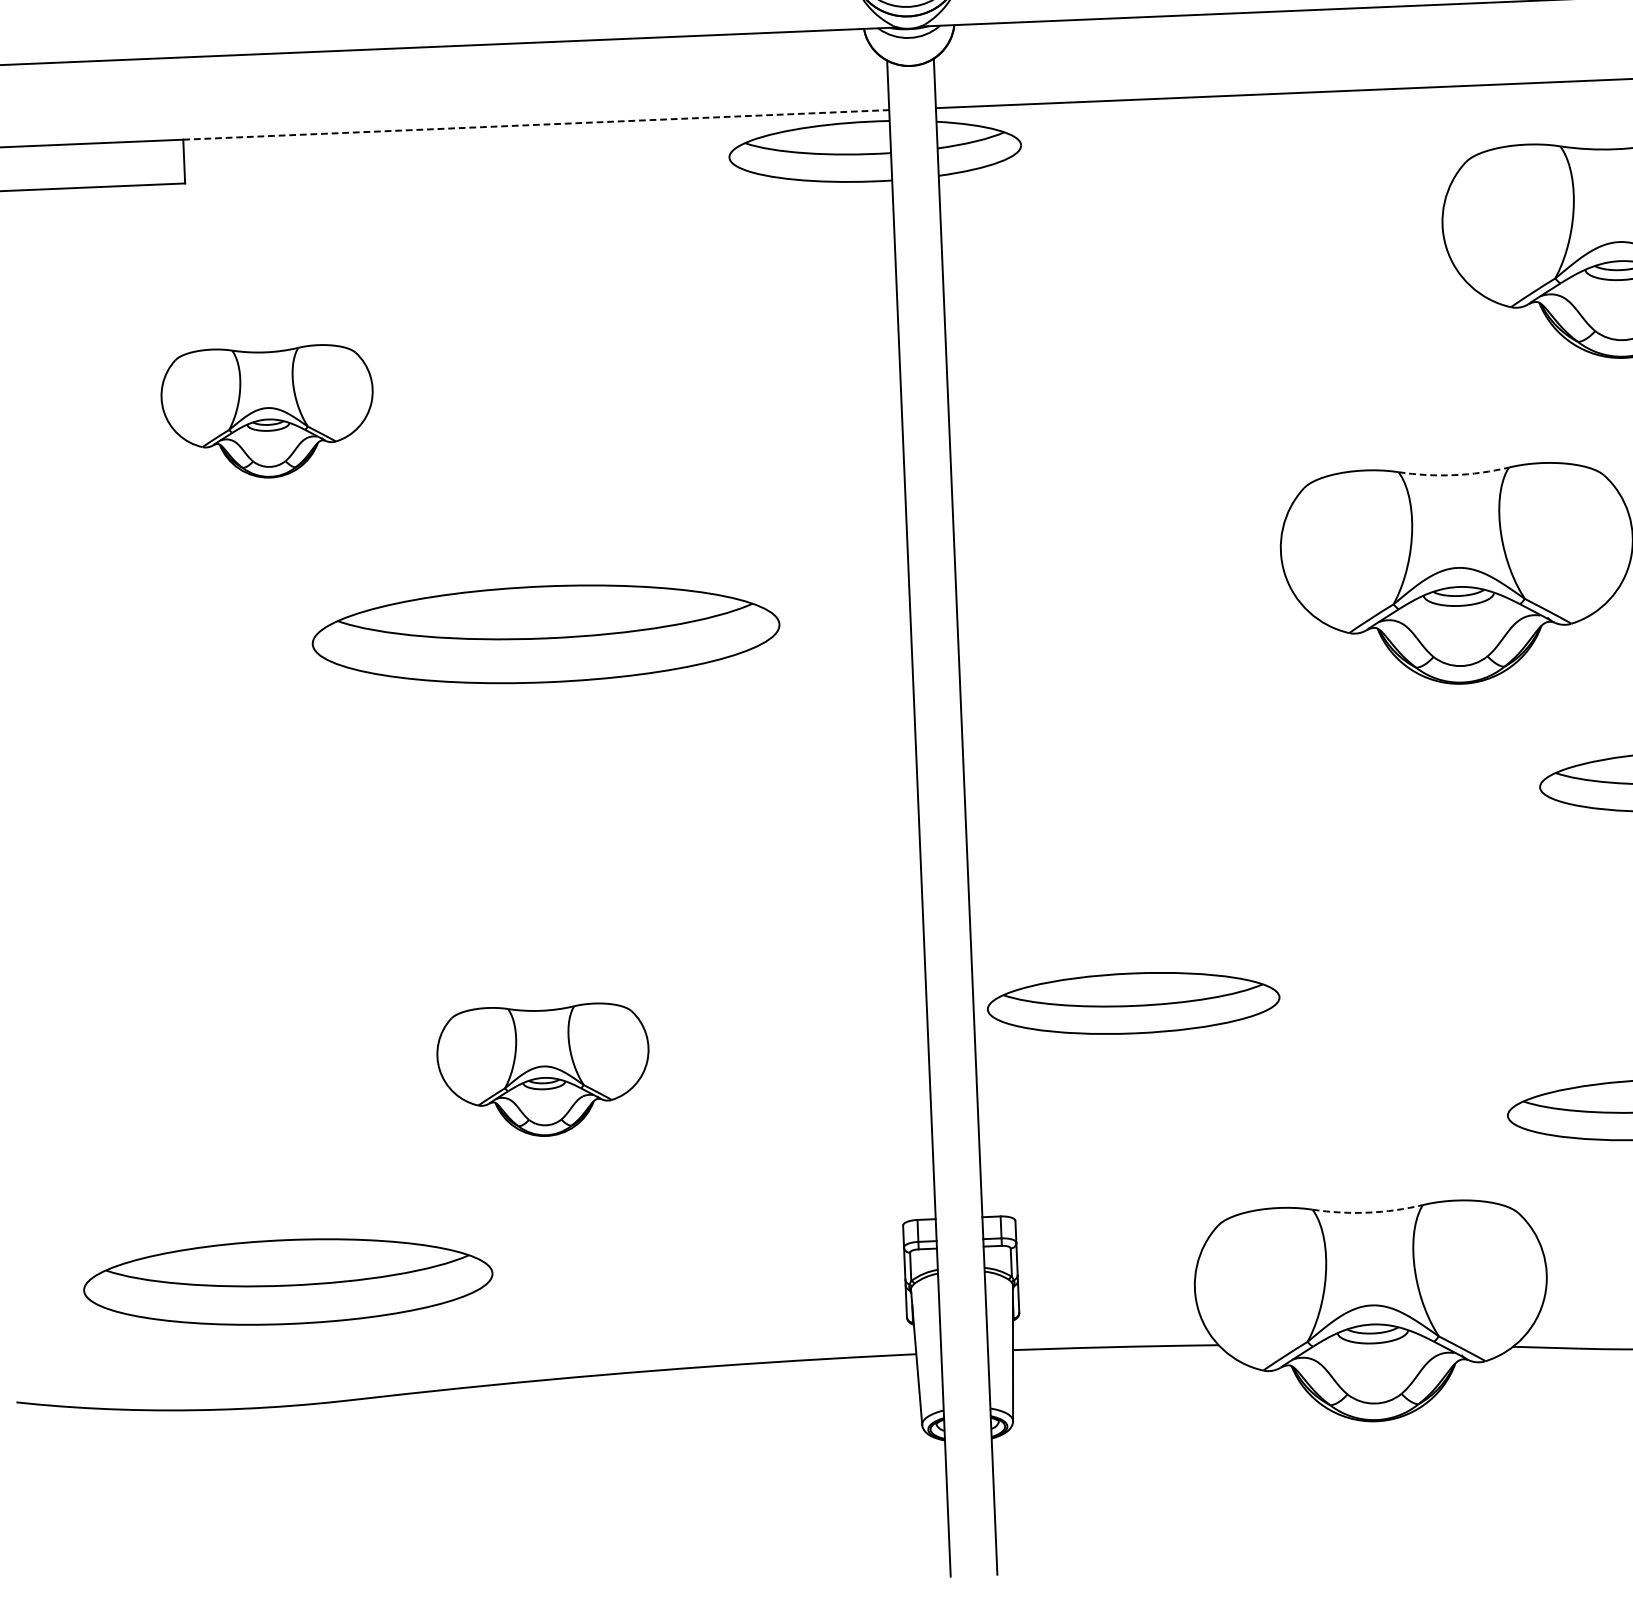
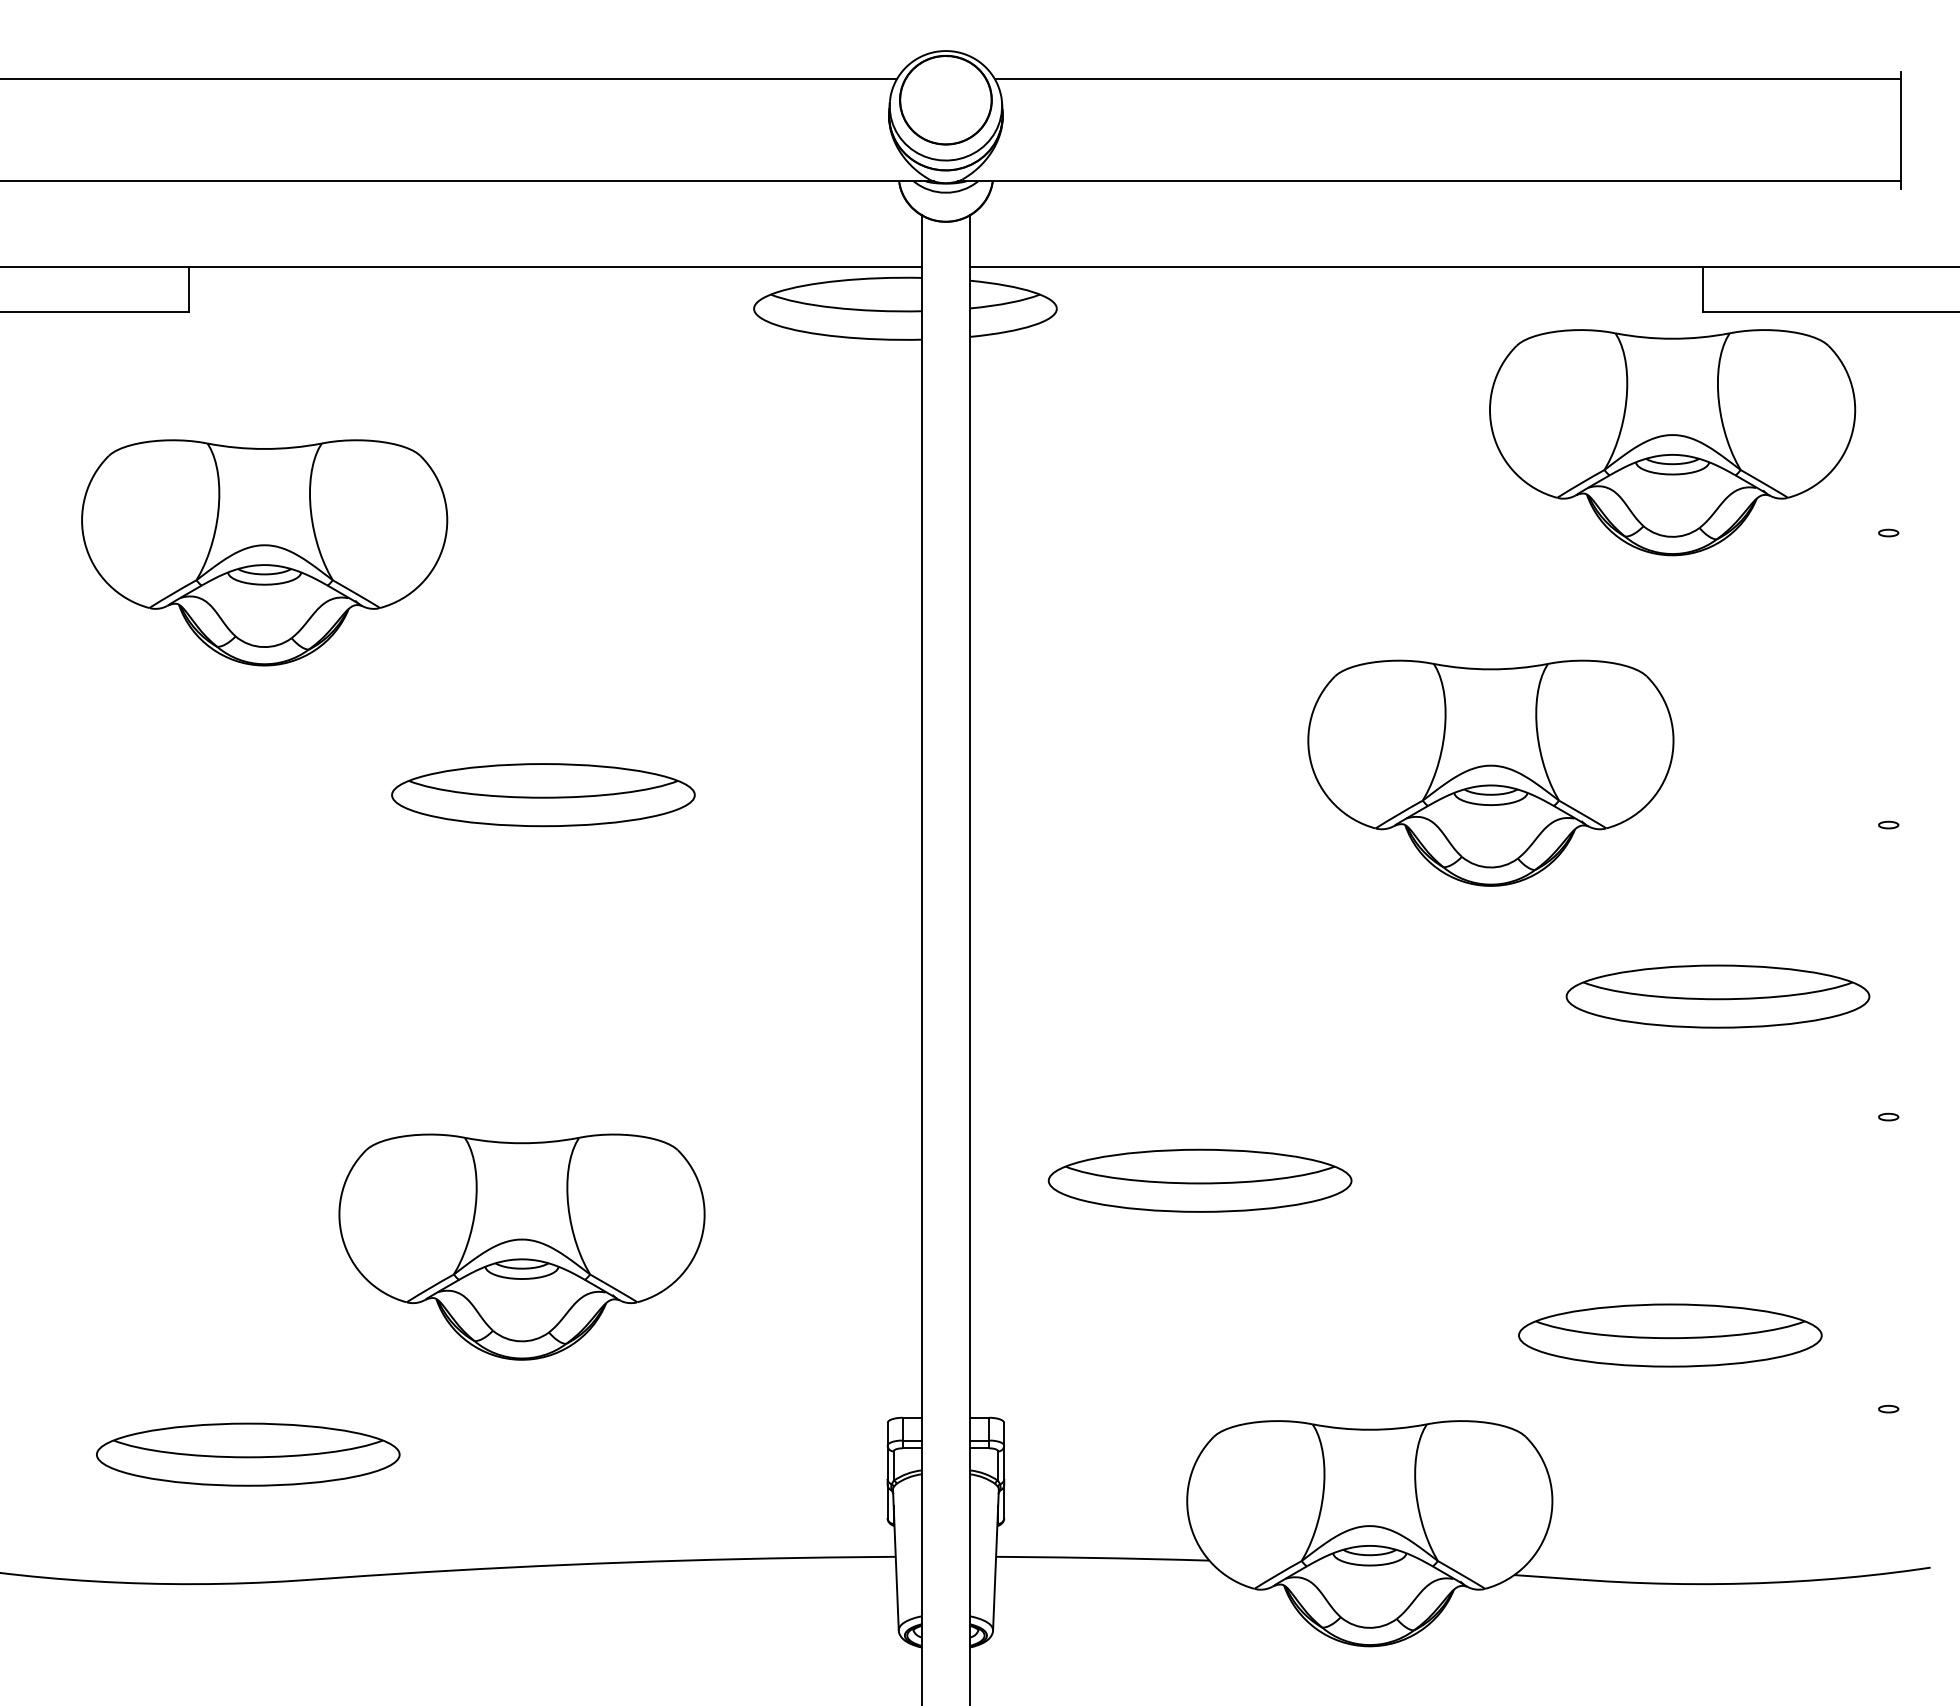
line: (536, 124) -> (555, 266), dashed -> solid
part: (267, 412) -> (264, 552), size x1.67
arc: (1453, 475) -> (1490, 669), dashed -> solid
part: (546, 634) -> (543, 795), size x0.62
part: (1133, 1003) -> (1199, 1180), moved
part: (543, 1070) -> (521, 1246), size x1.67
arc: (1367, 1212) -> (1369, 1429), dashed -> solid
part: (288, 1281) -> (248, 1454), size x0.71

